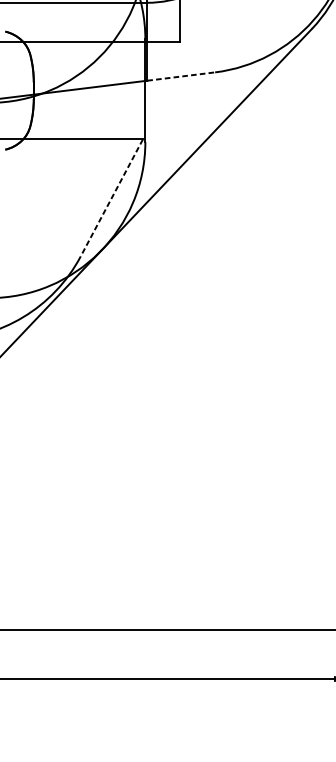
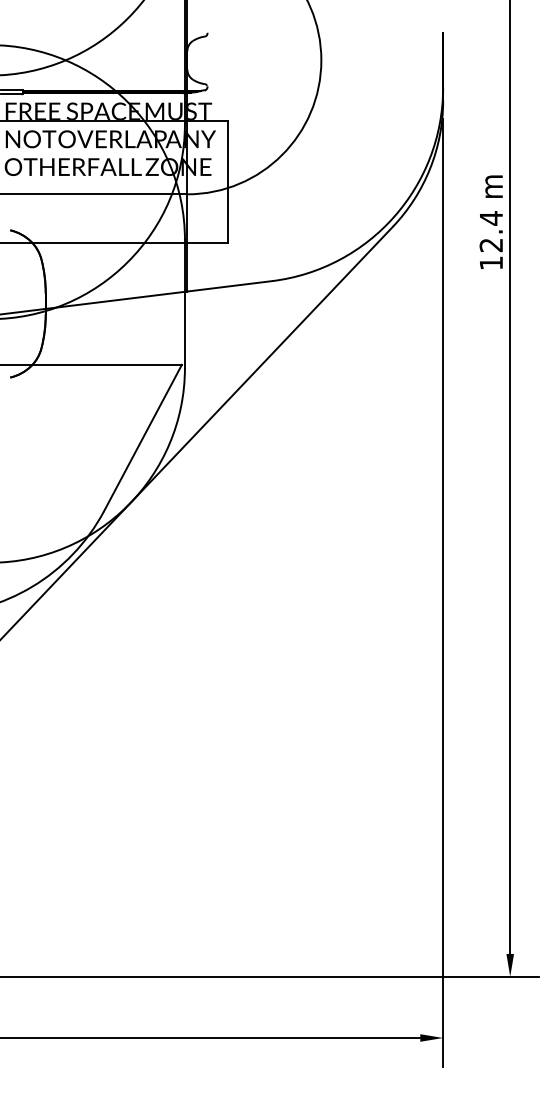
line: (181, 76) -> (229, 286), dashed -> solid
line: (112, 198) -> (143, 438), dashed -> solid

